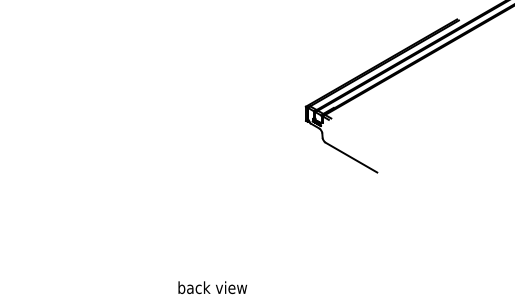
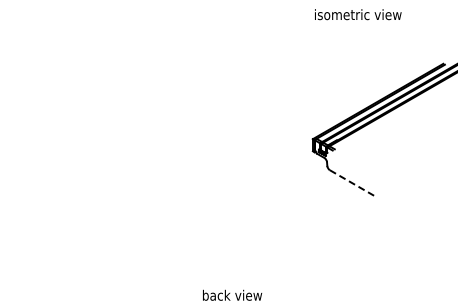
line: (351, 158) -> (352, 183), solid -> dashed

